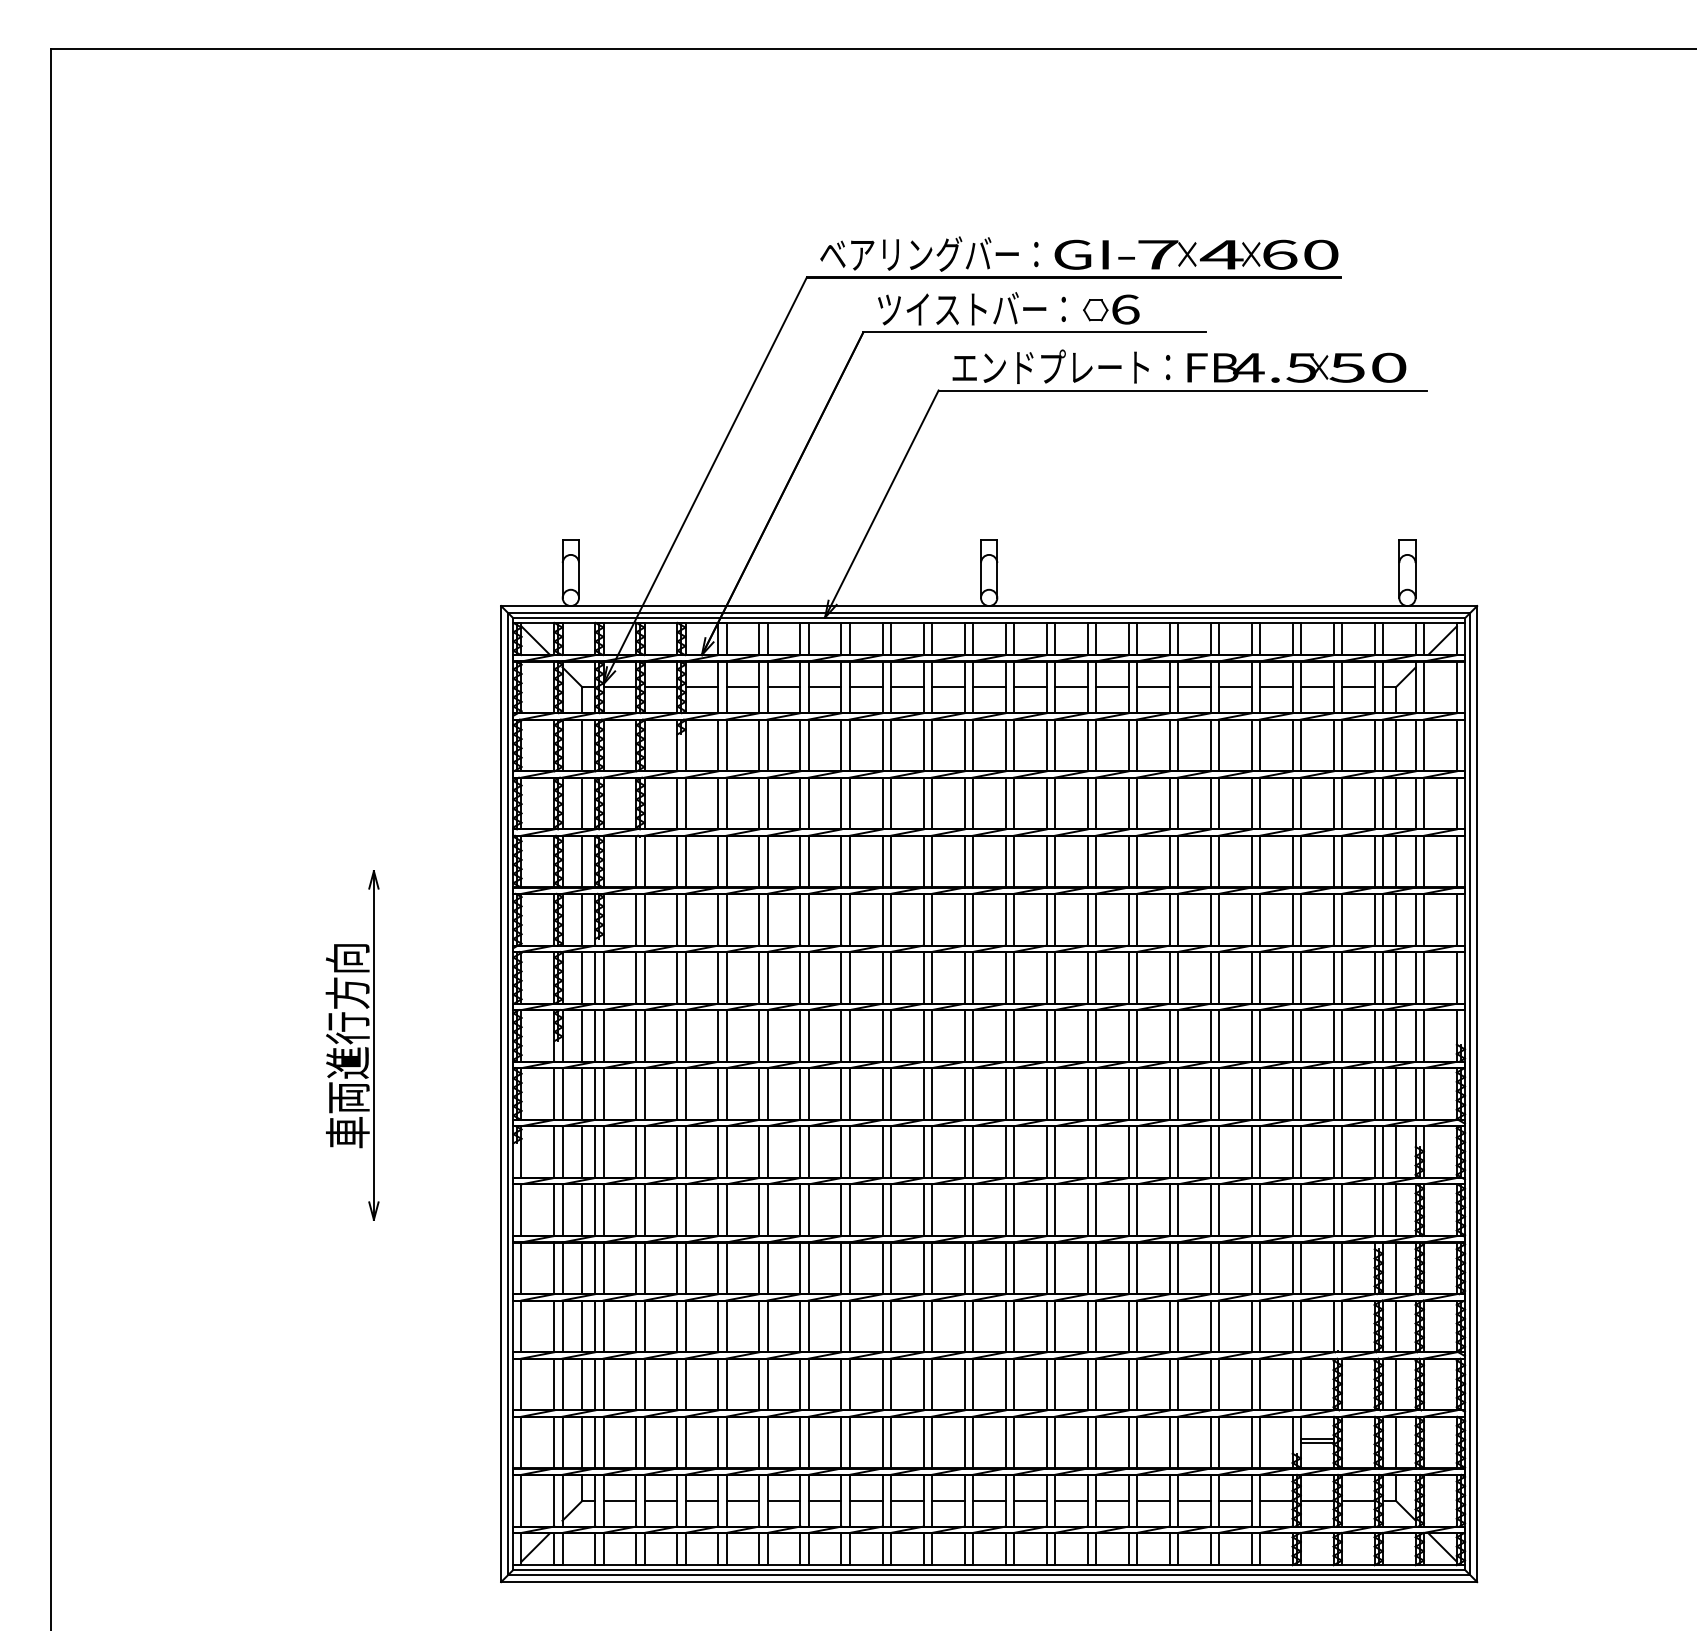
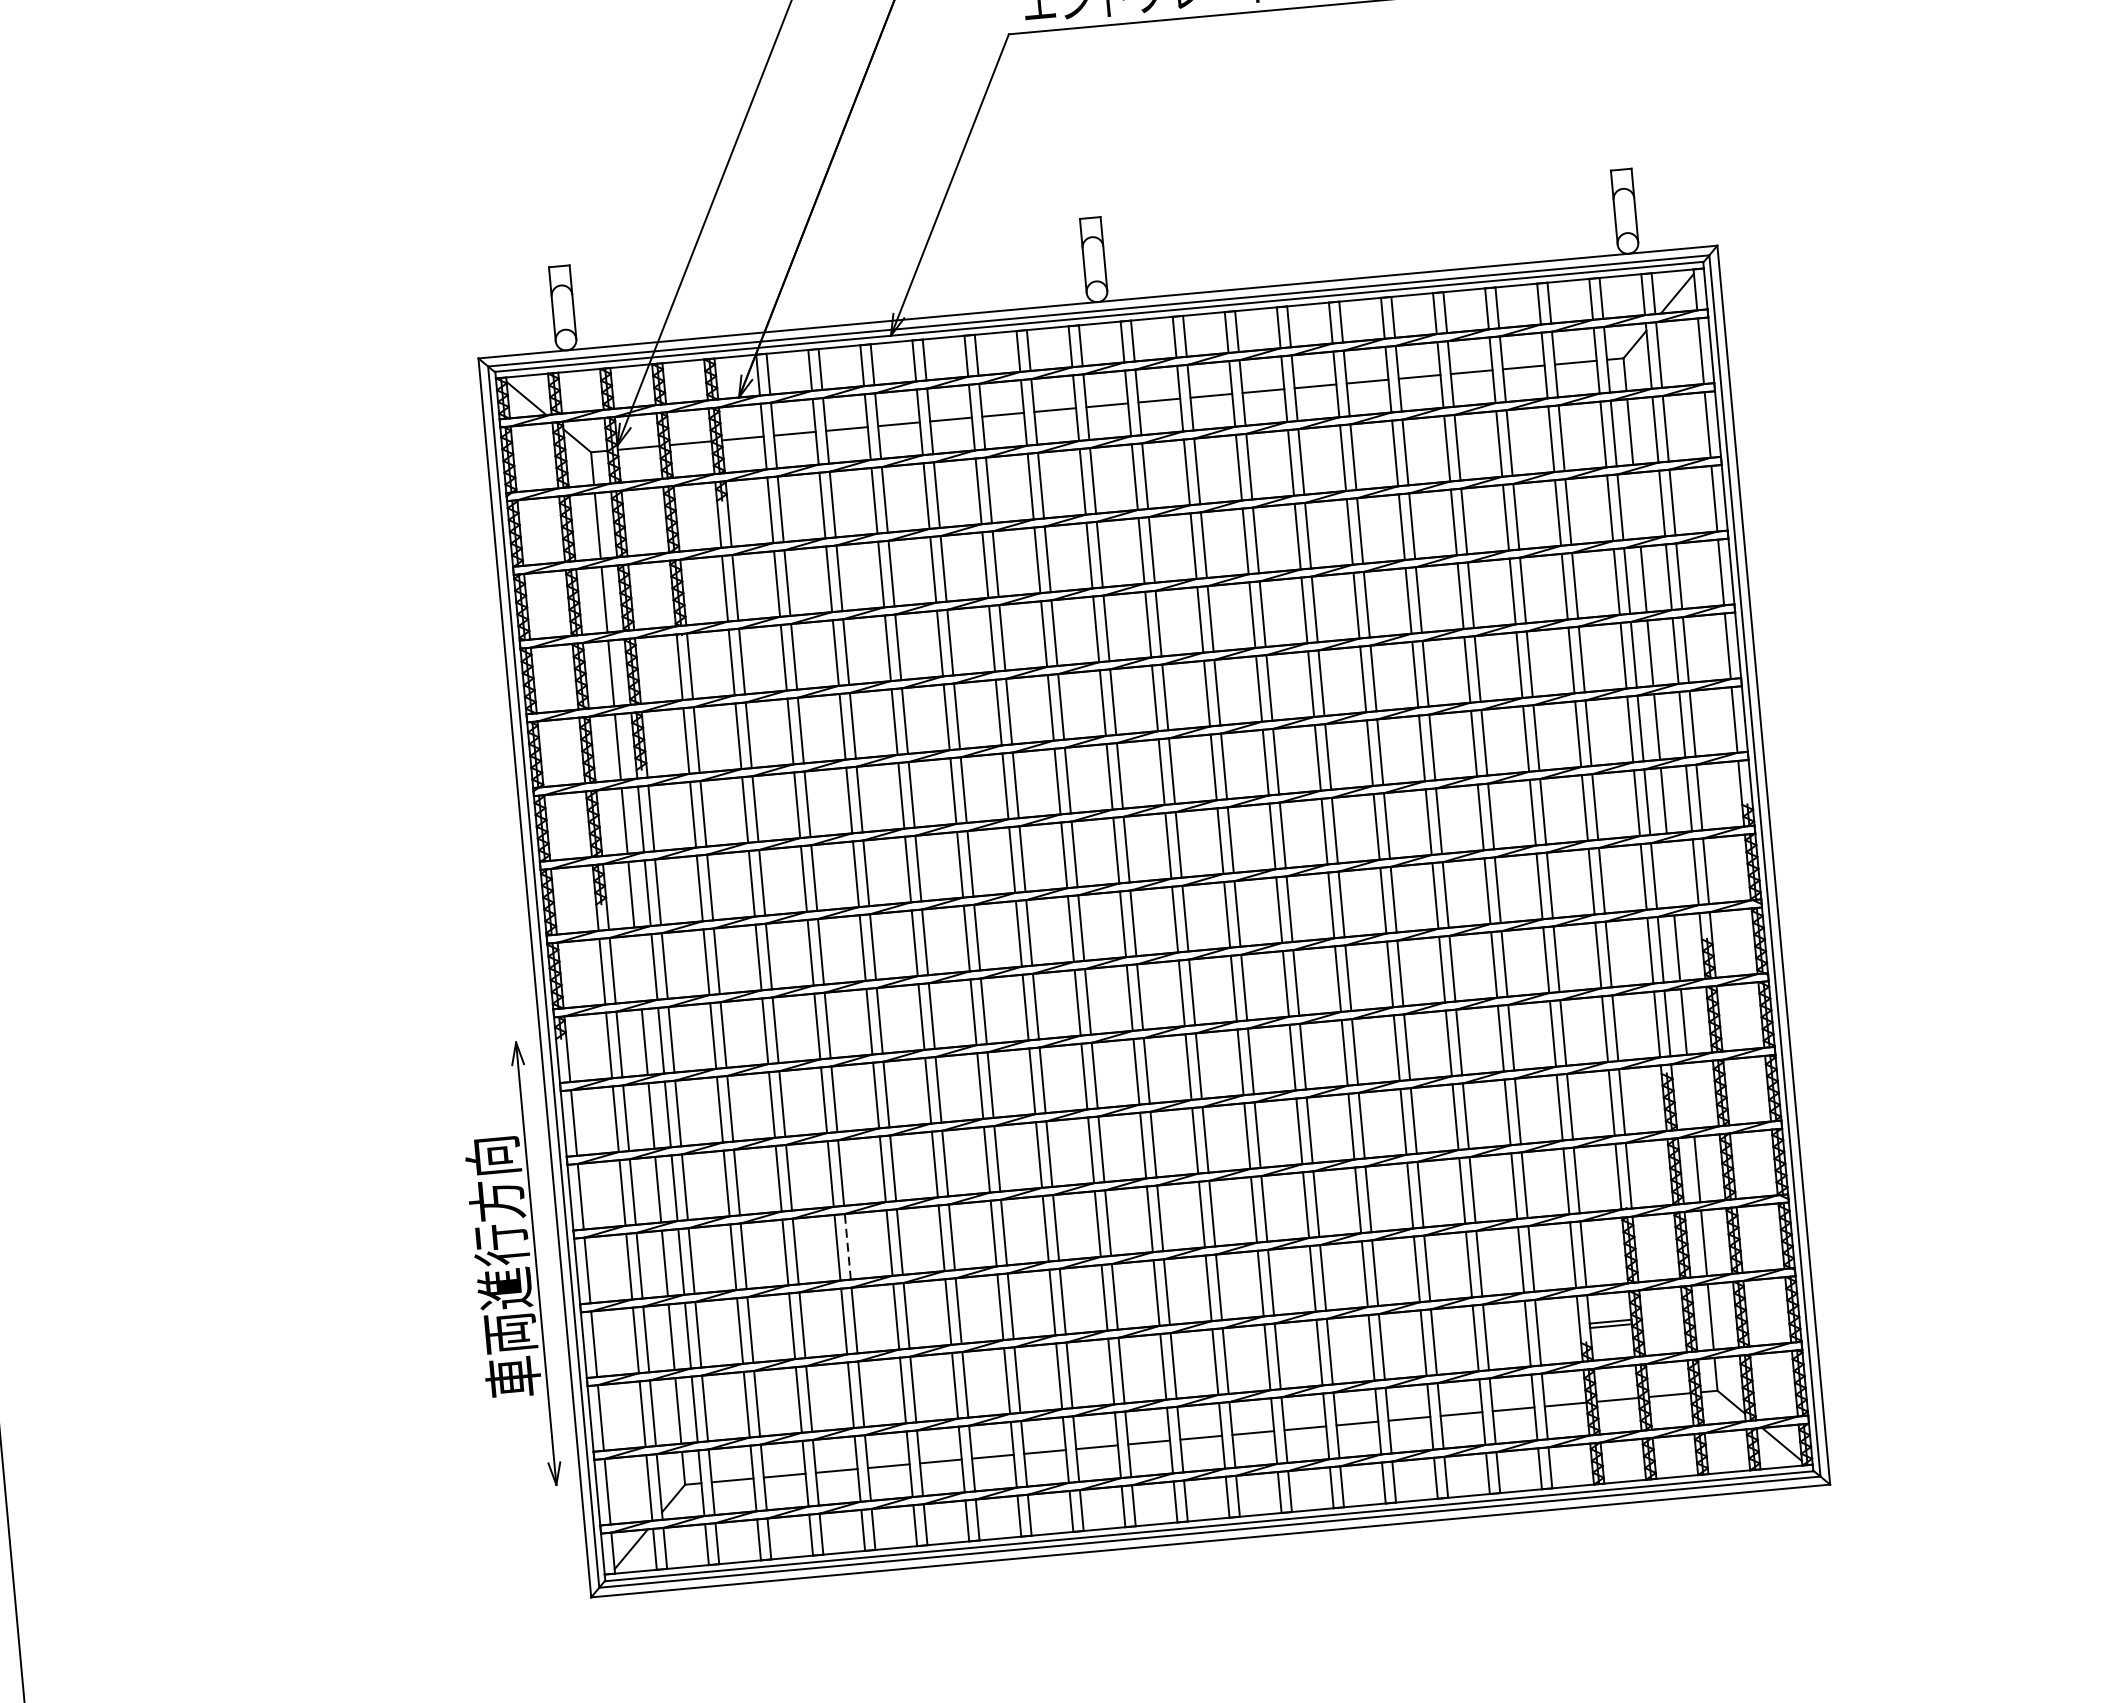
line: (1395, 803) -> (1636, 505), removed
part: (352, 1045) -> (509, 1266), moved
line: (582, 1094) -> (638, 969), removed
line: (1395, 1094) -> (1670, 875), removed
line: (1395, 1268) -> (1690, 1096), removed
line: (726, 1326) -> (847, 1246), solid -> dashed

